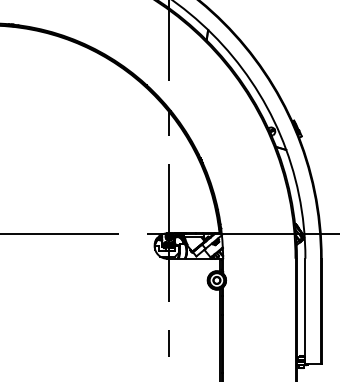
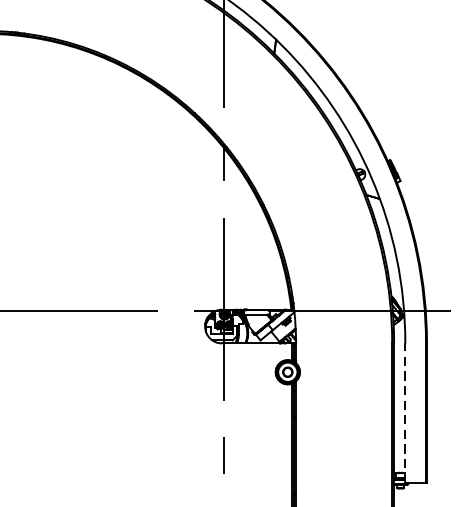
line: (305, 311) -> (405, 413), solid -> dashed

